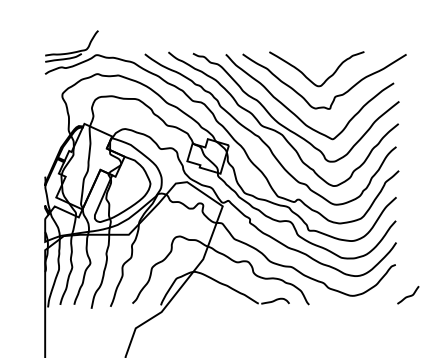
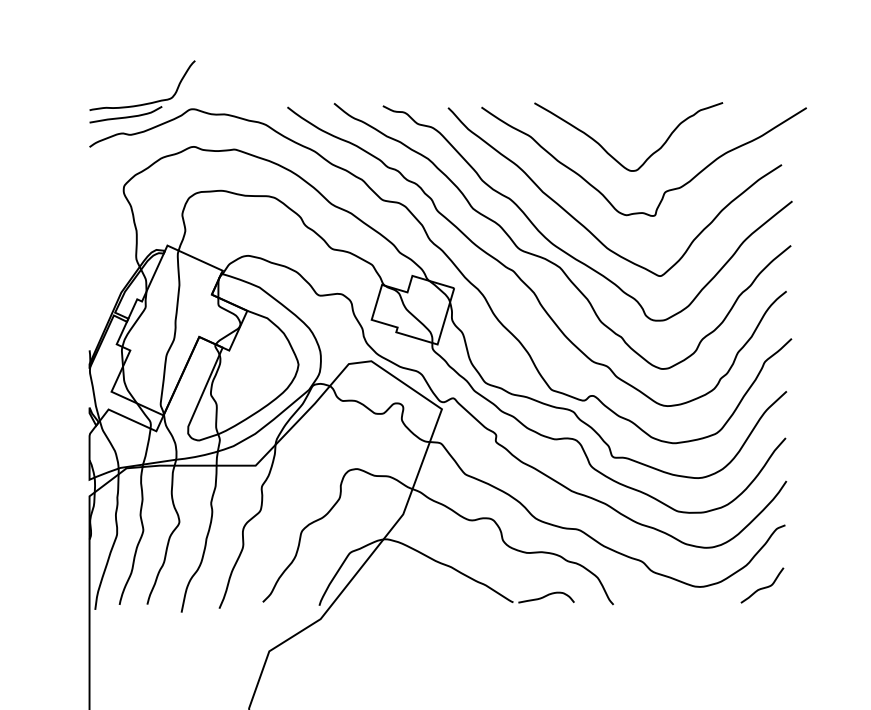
curve: (408, 295) -> (762, 586), moved

